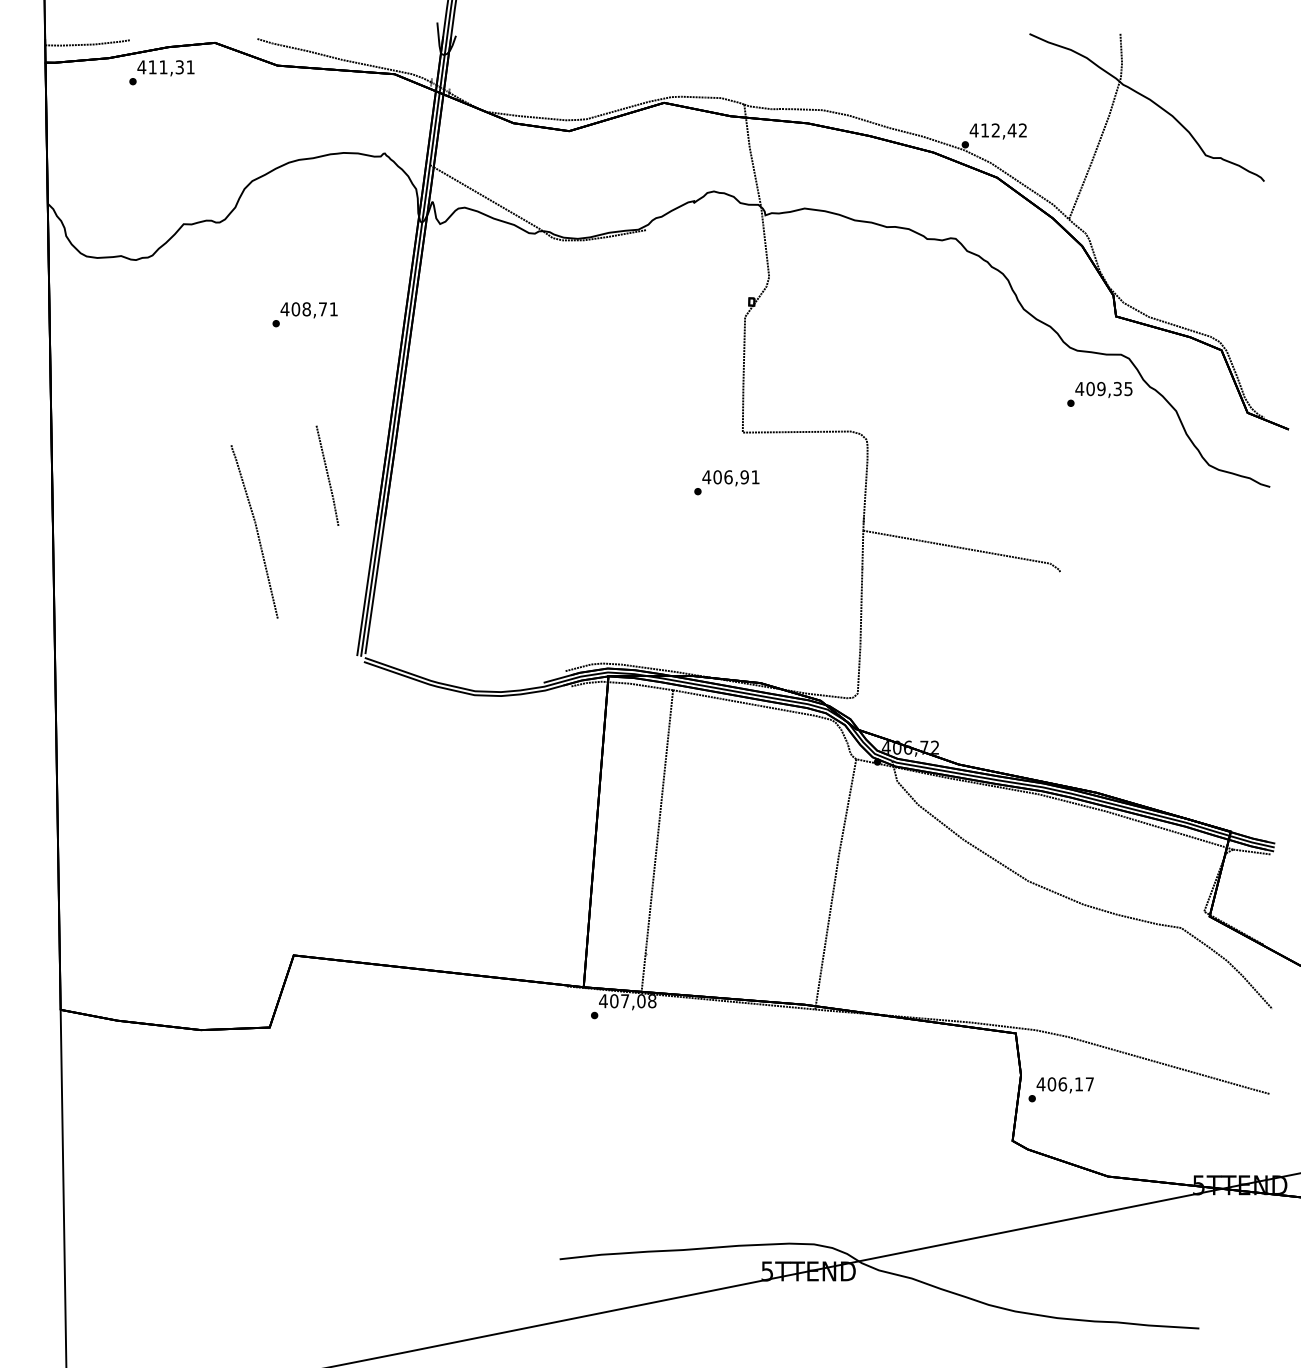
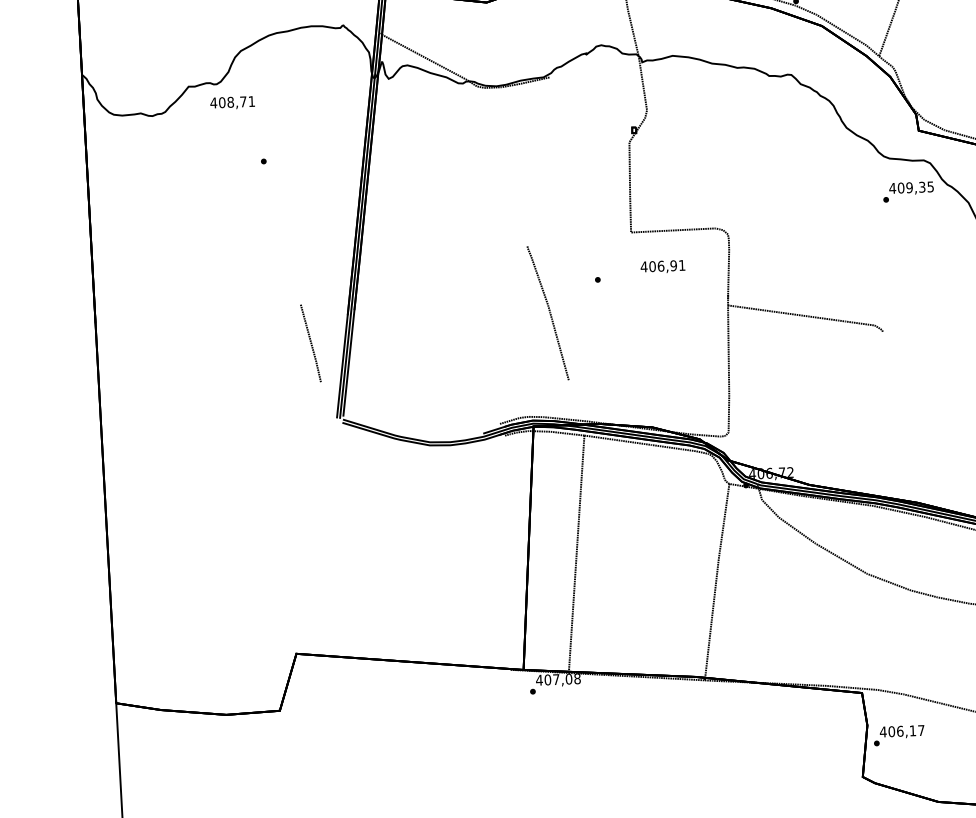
text: (308, 310) -> (232, 103), moved
curve: (327, 475) -> (310, 343), moved
text: (730, 478) -> (662, 267), moved
curve: (256, 531) -> (549, 312), moved

